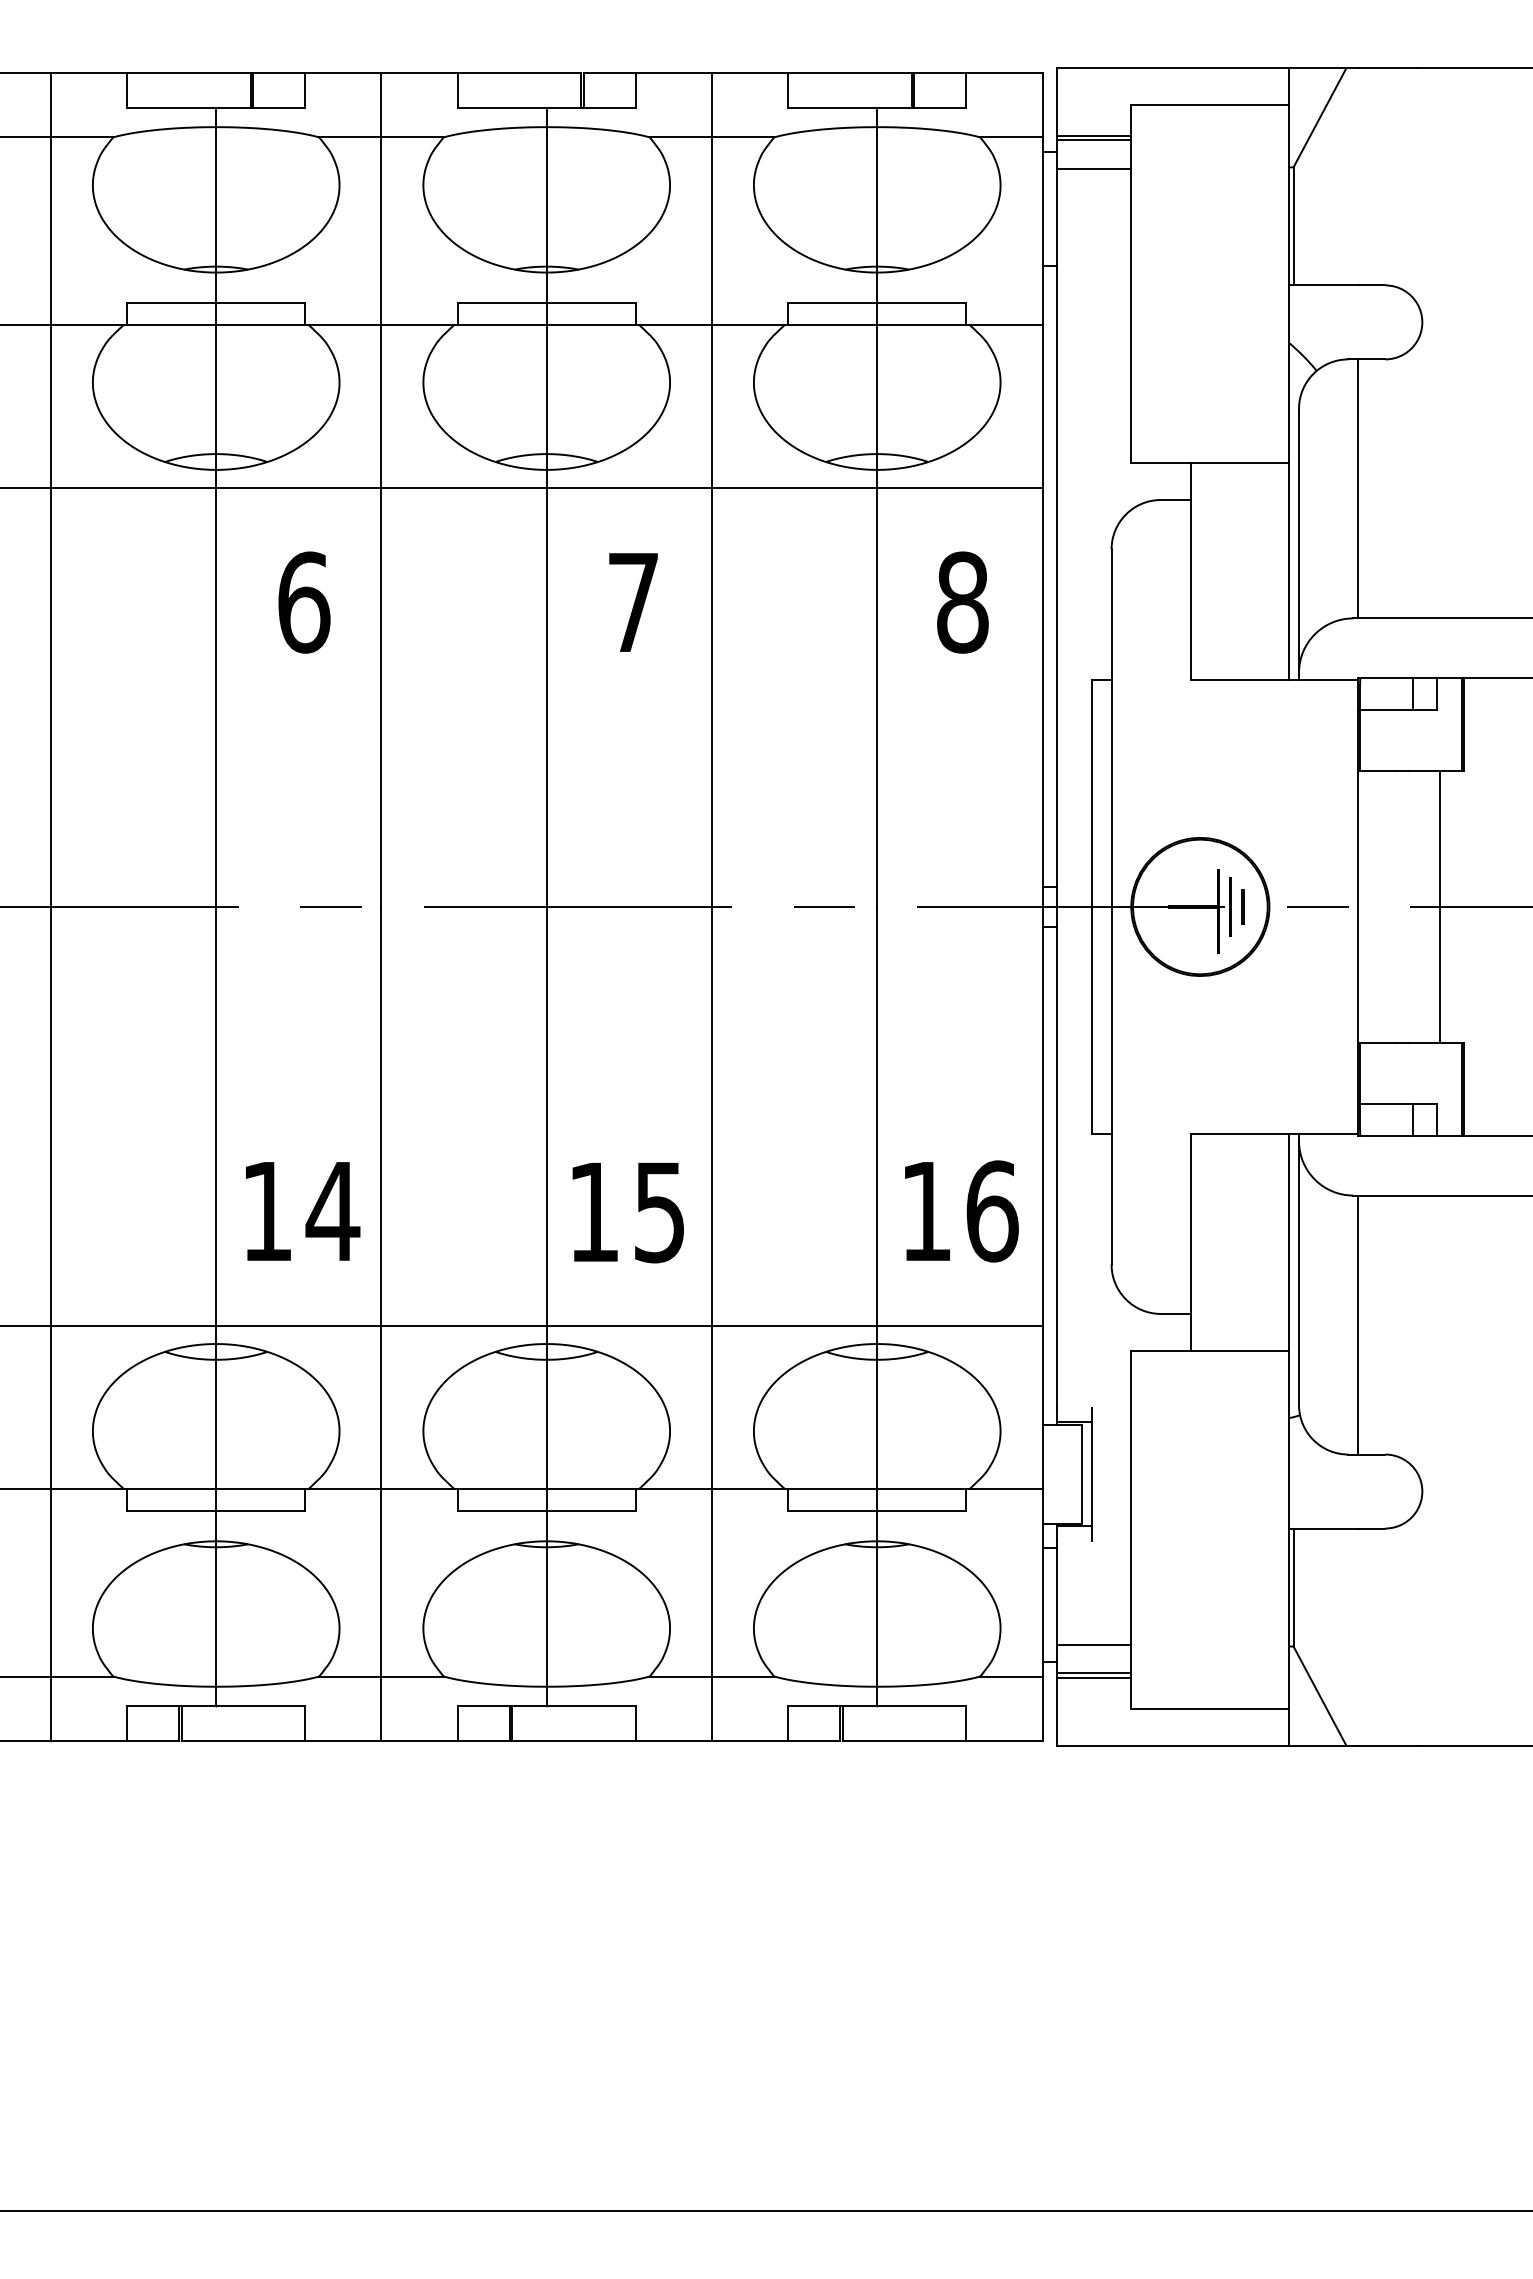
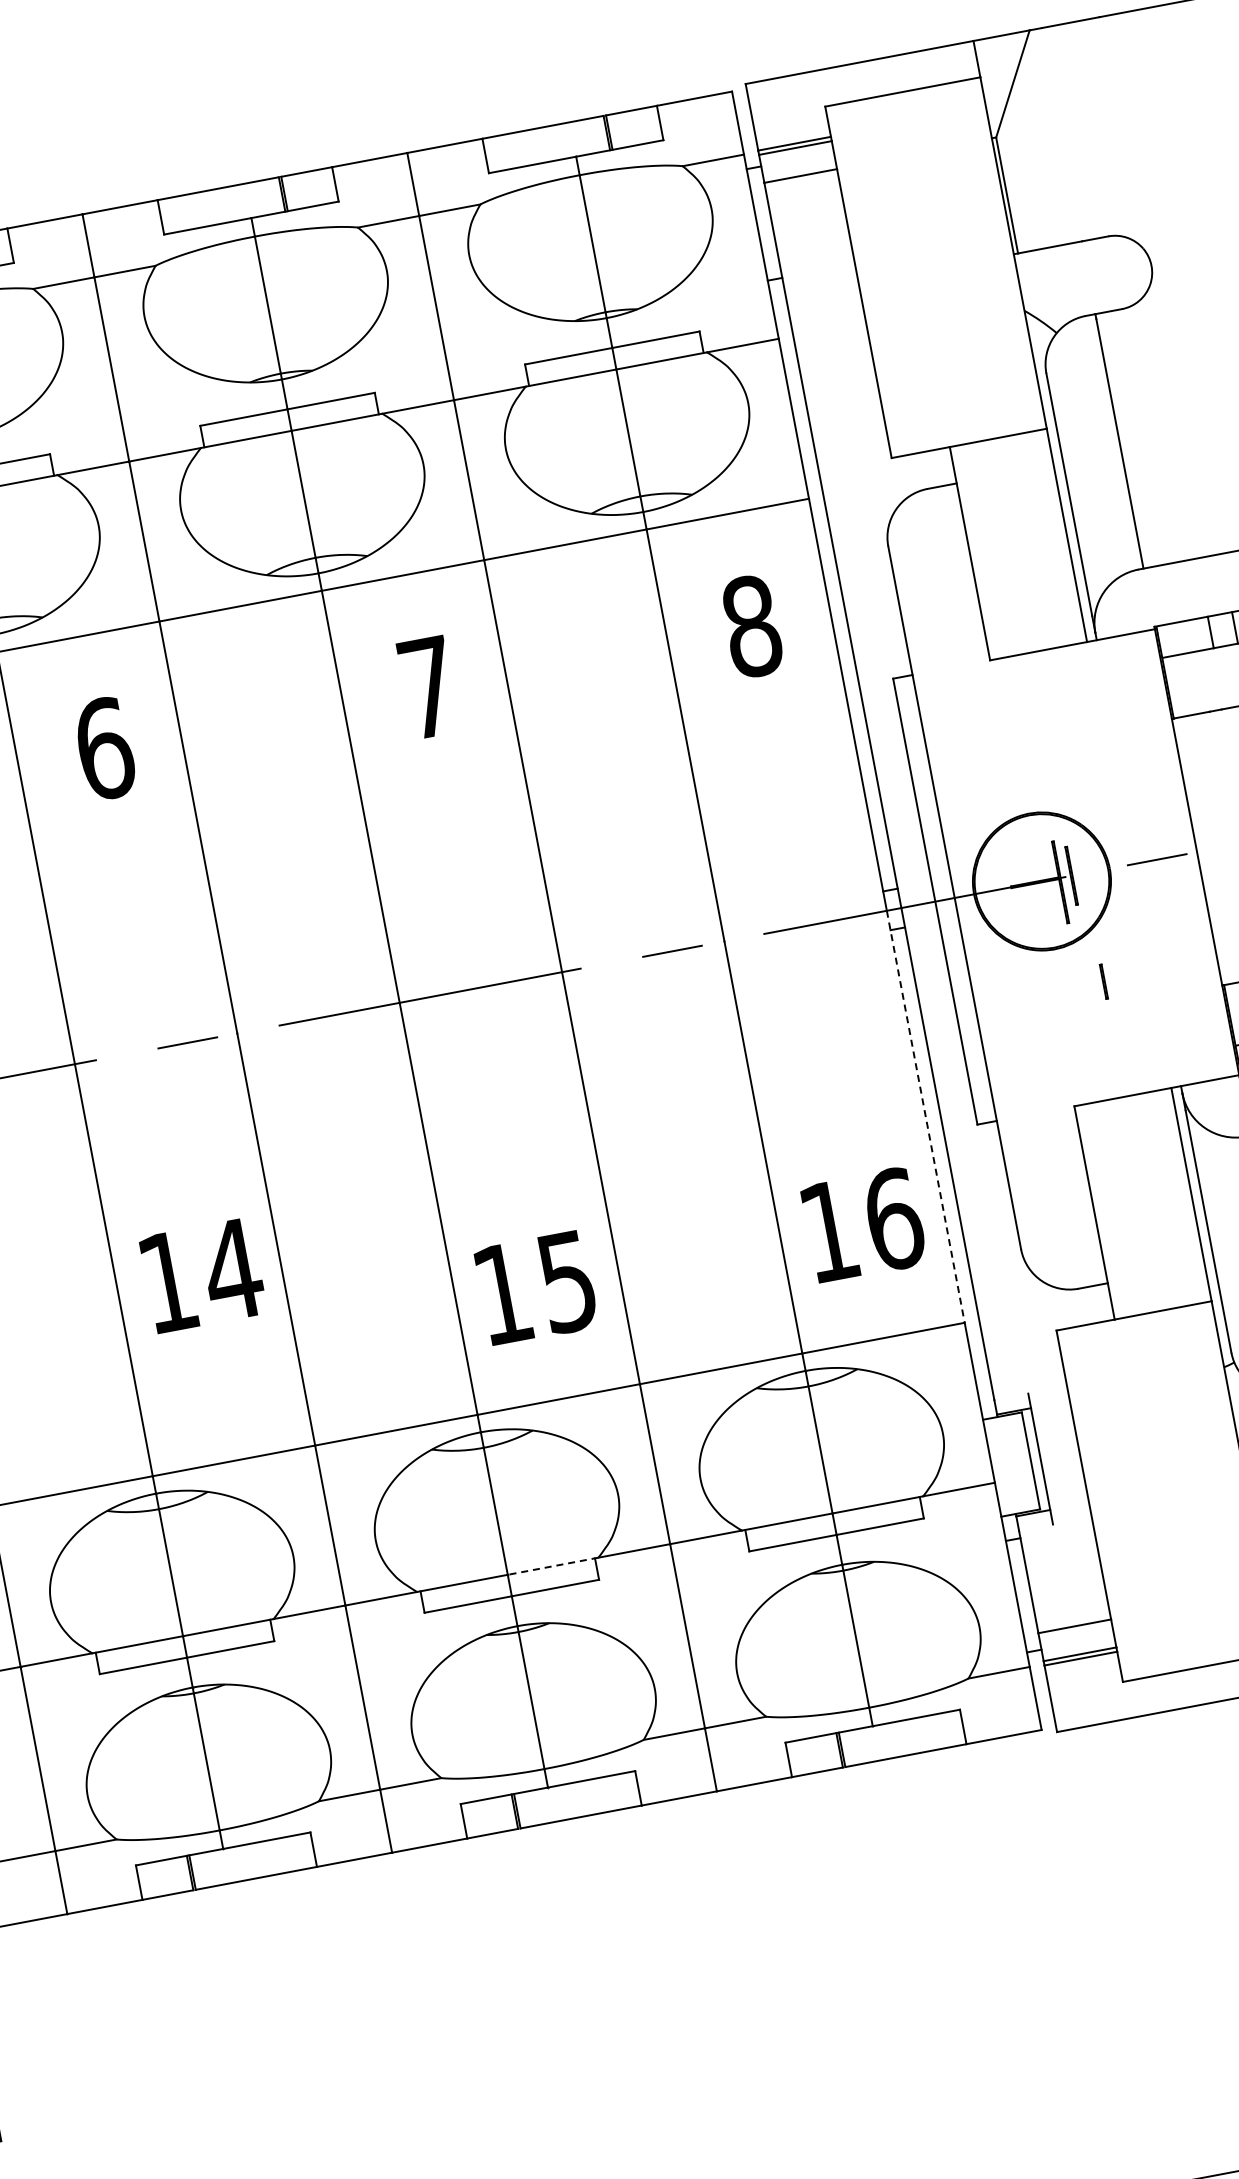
line: (1242, 906) -> (1103, 981), moved
line: (1042, 1116) -> (925, 1116), solid -> dashed
text: (303, 1211) -> (203, 1275), moved
line: (592, 1489) -> (552, 1566), solid -> dashed

